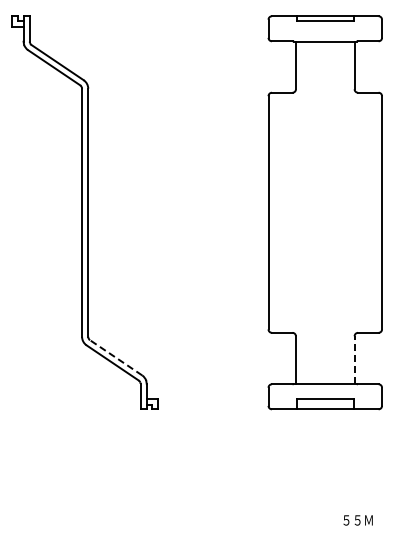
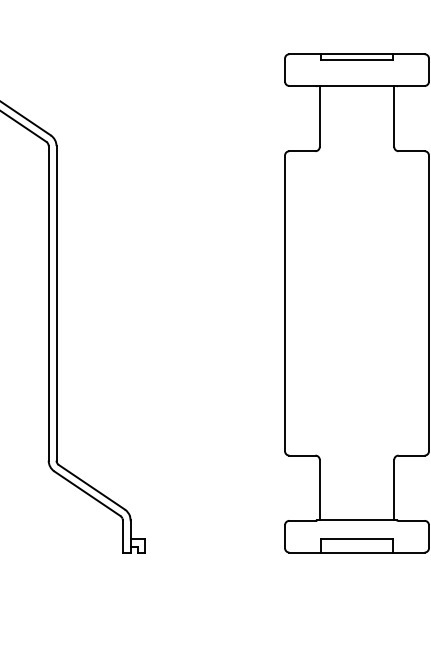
line: (115, 357) -> (91, 486), dashed -> solid
line: (354, 360) -> (394, 490), dashed -> solid

